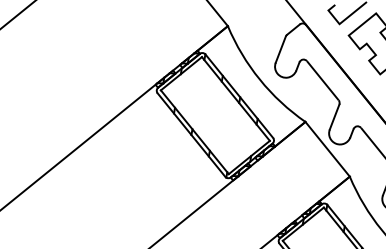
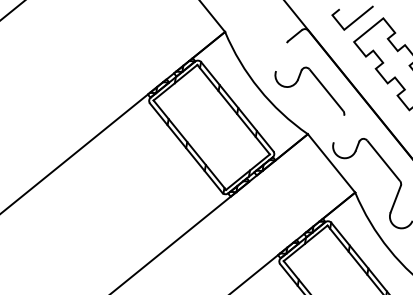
line: (280, 50) -> (281, 57), removed
line: (334, 116) -> (338, 128), removed

